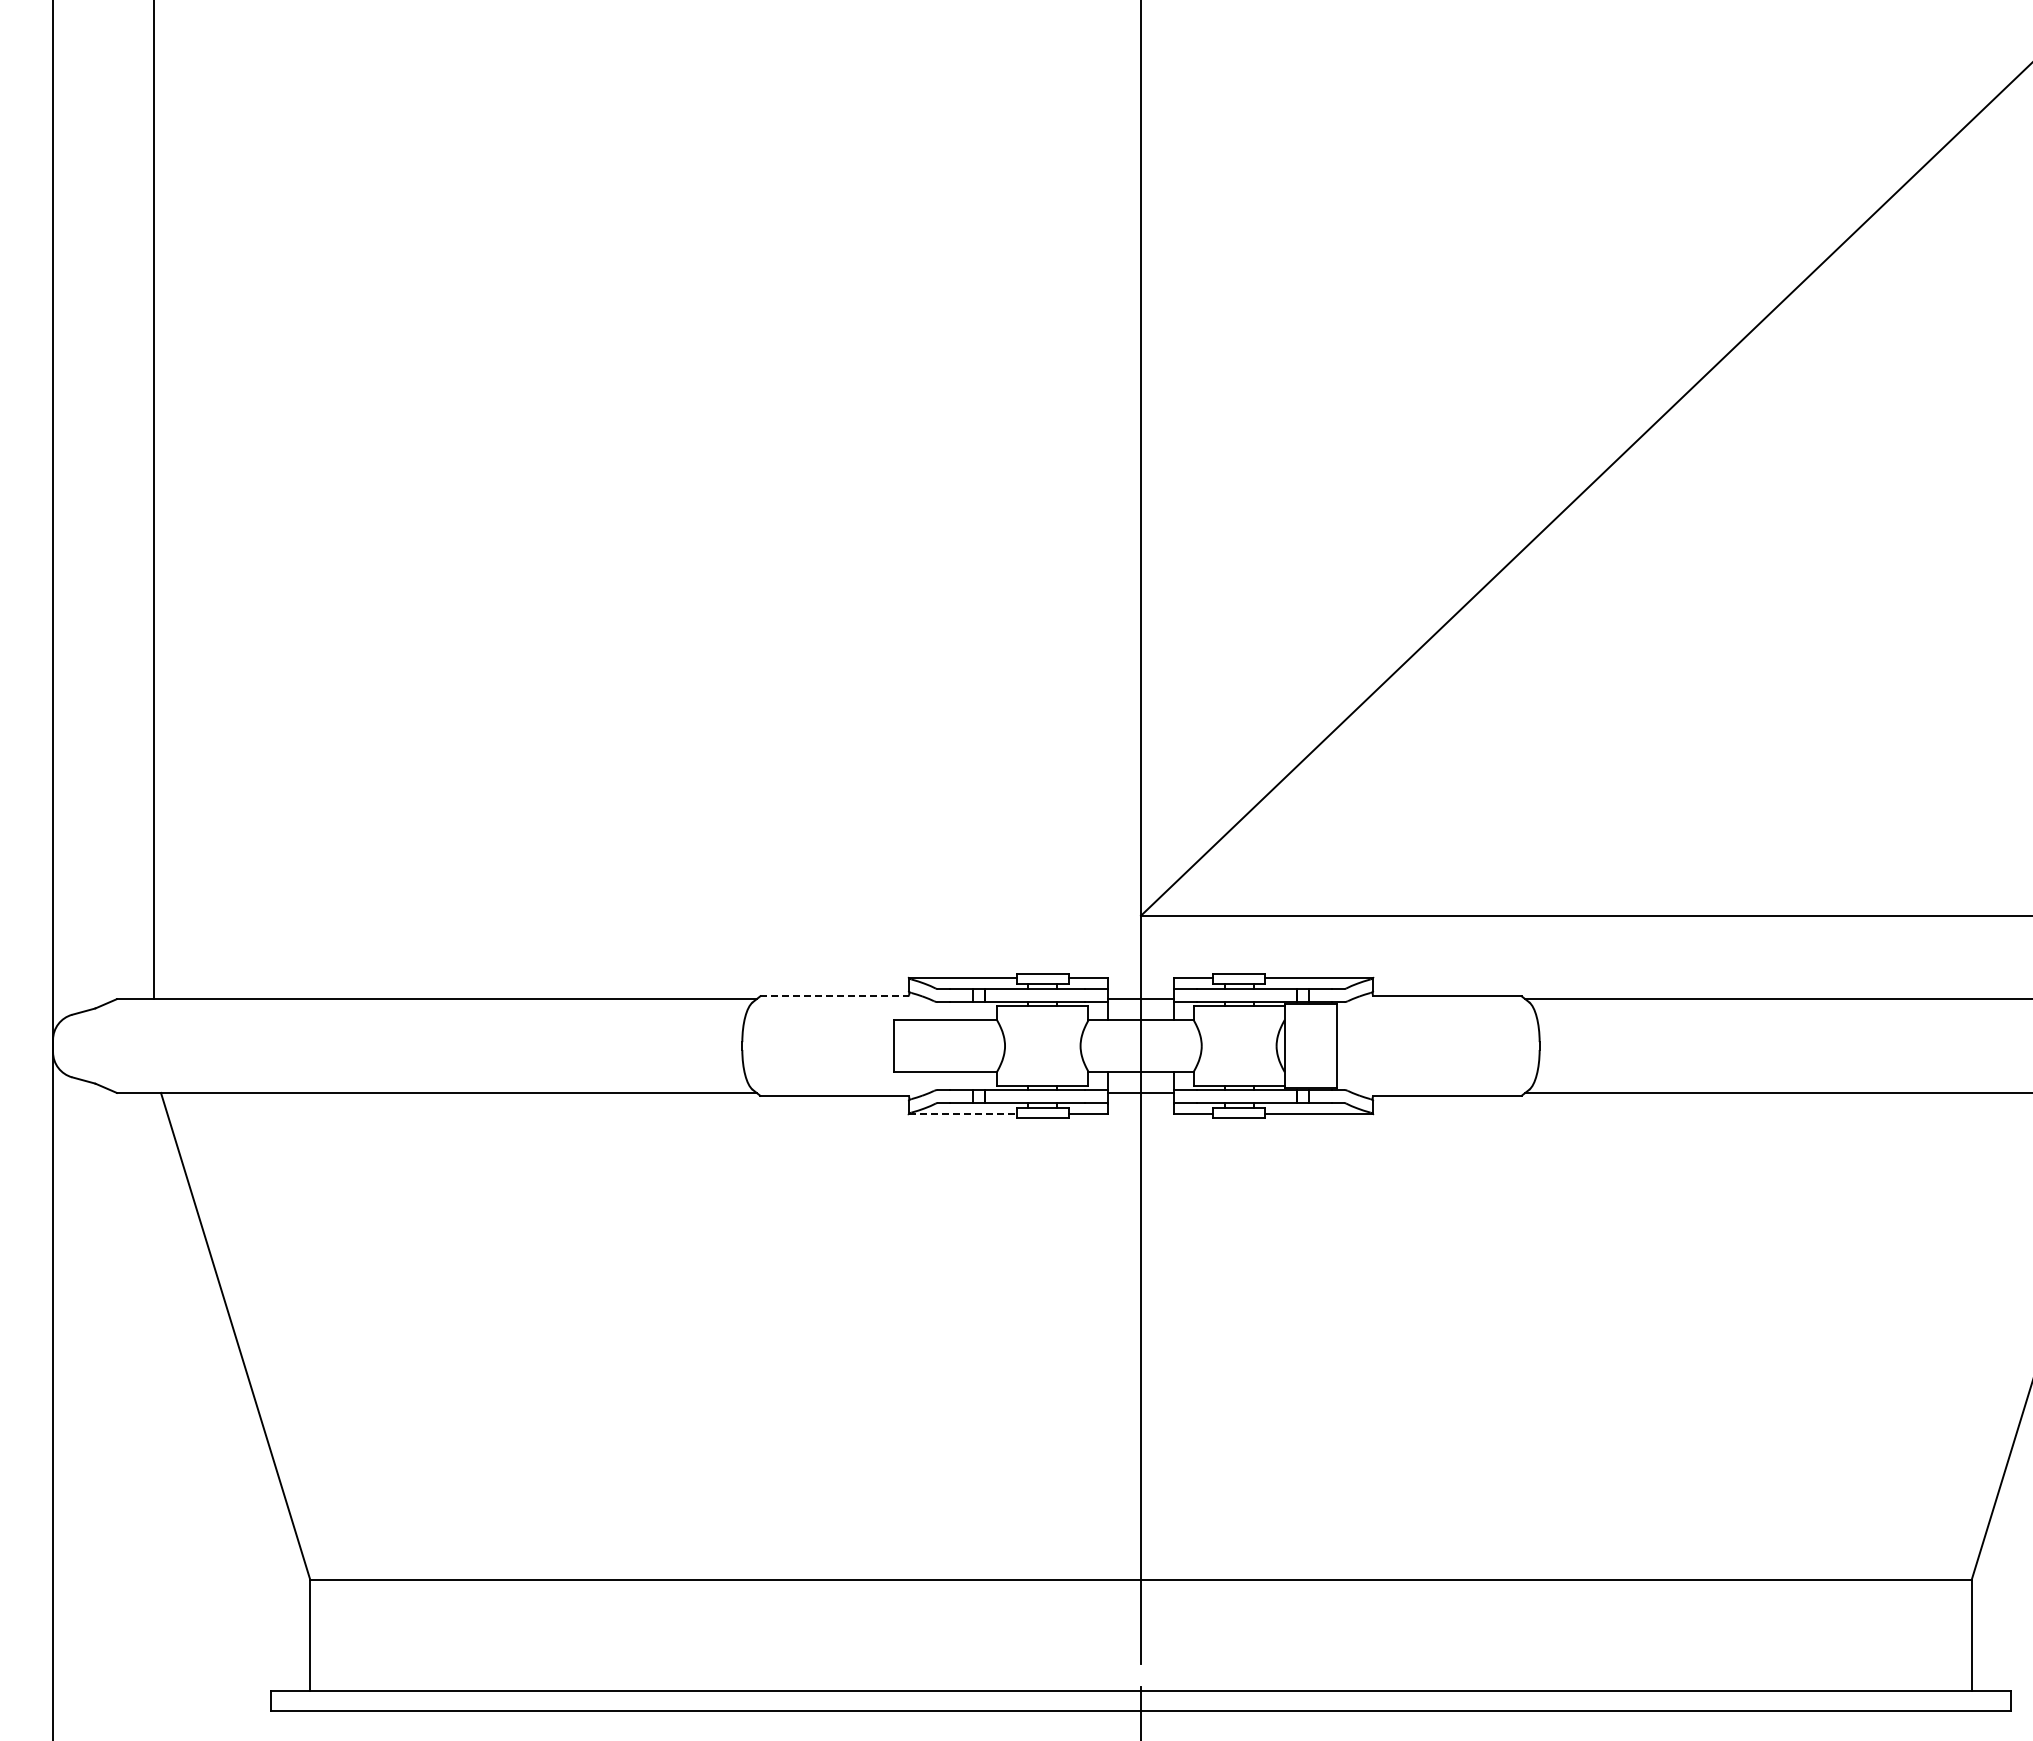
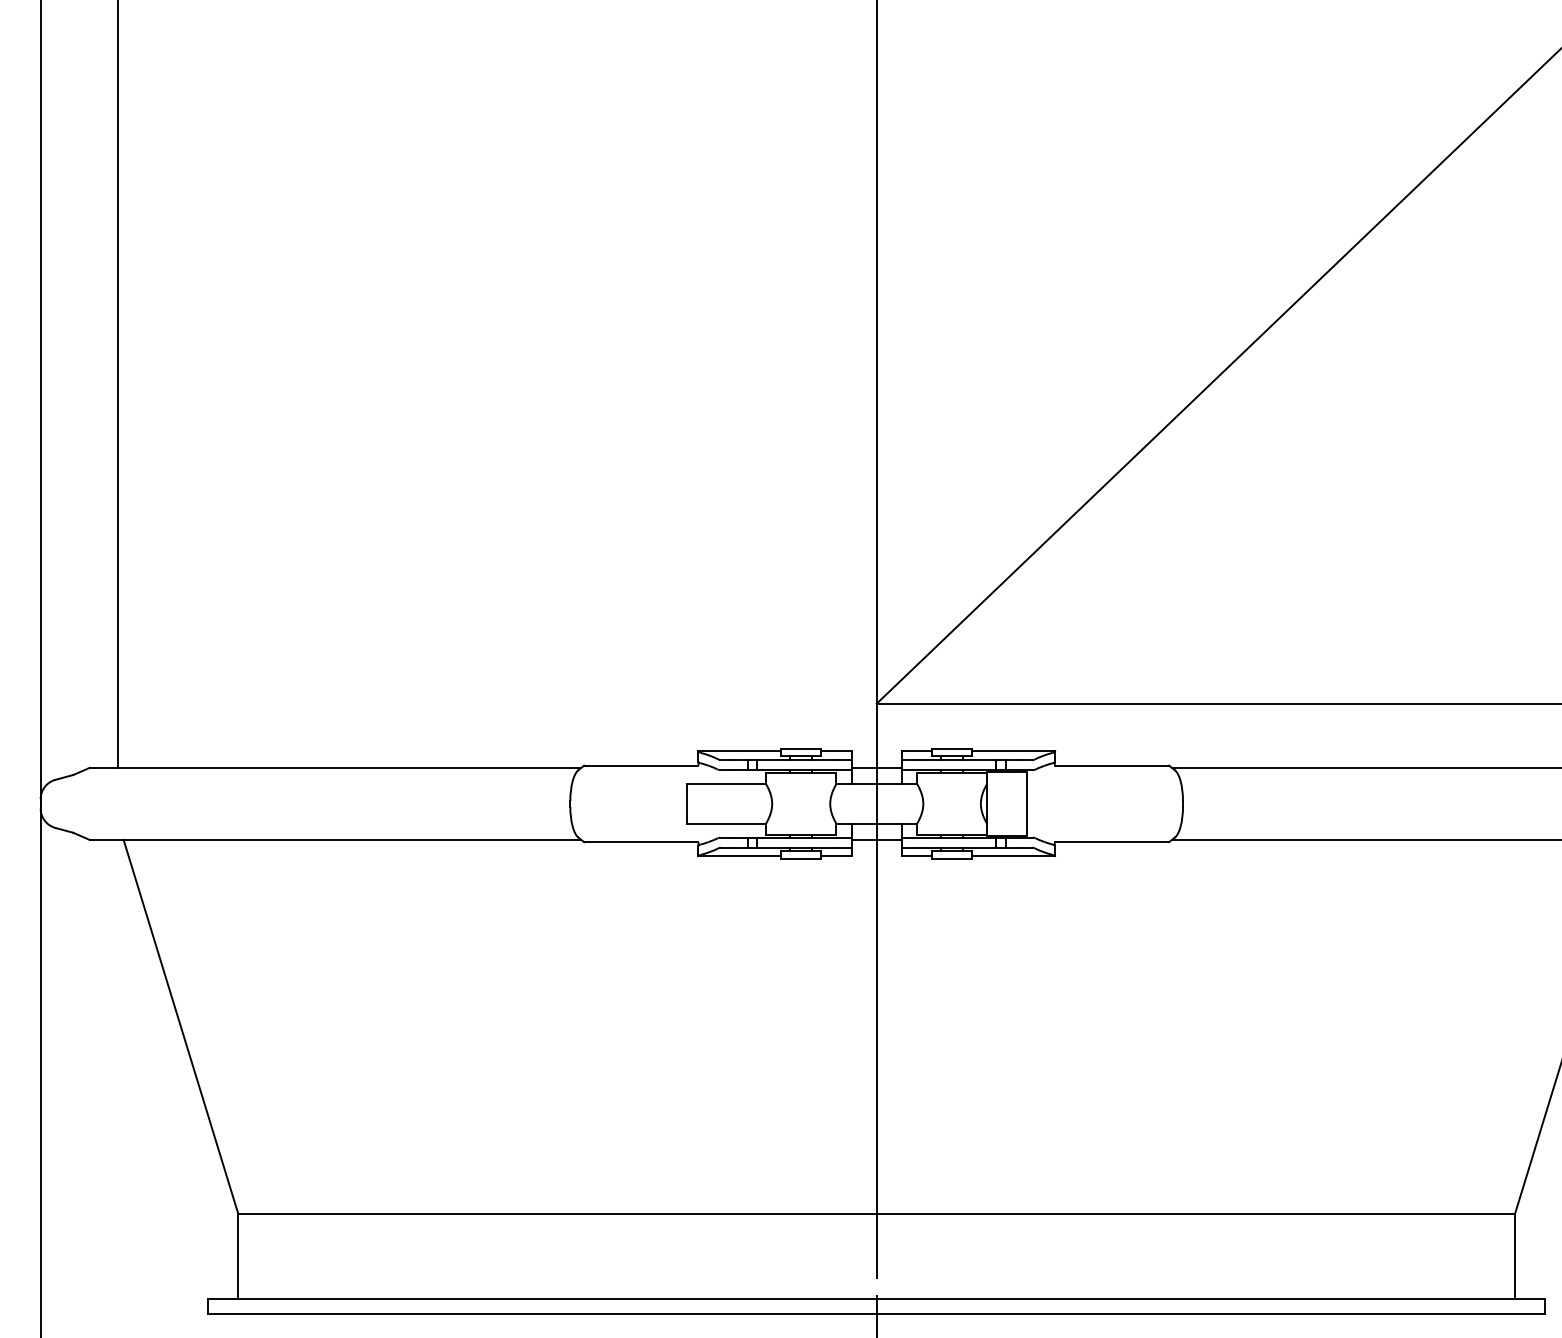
line: (835, 996) -> (641, 765), dashed -> solid
line: (962, 1114) -> (739, 856), dashed -> solid

